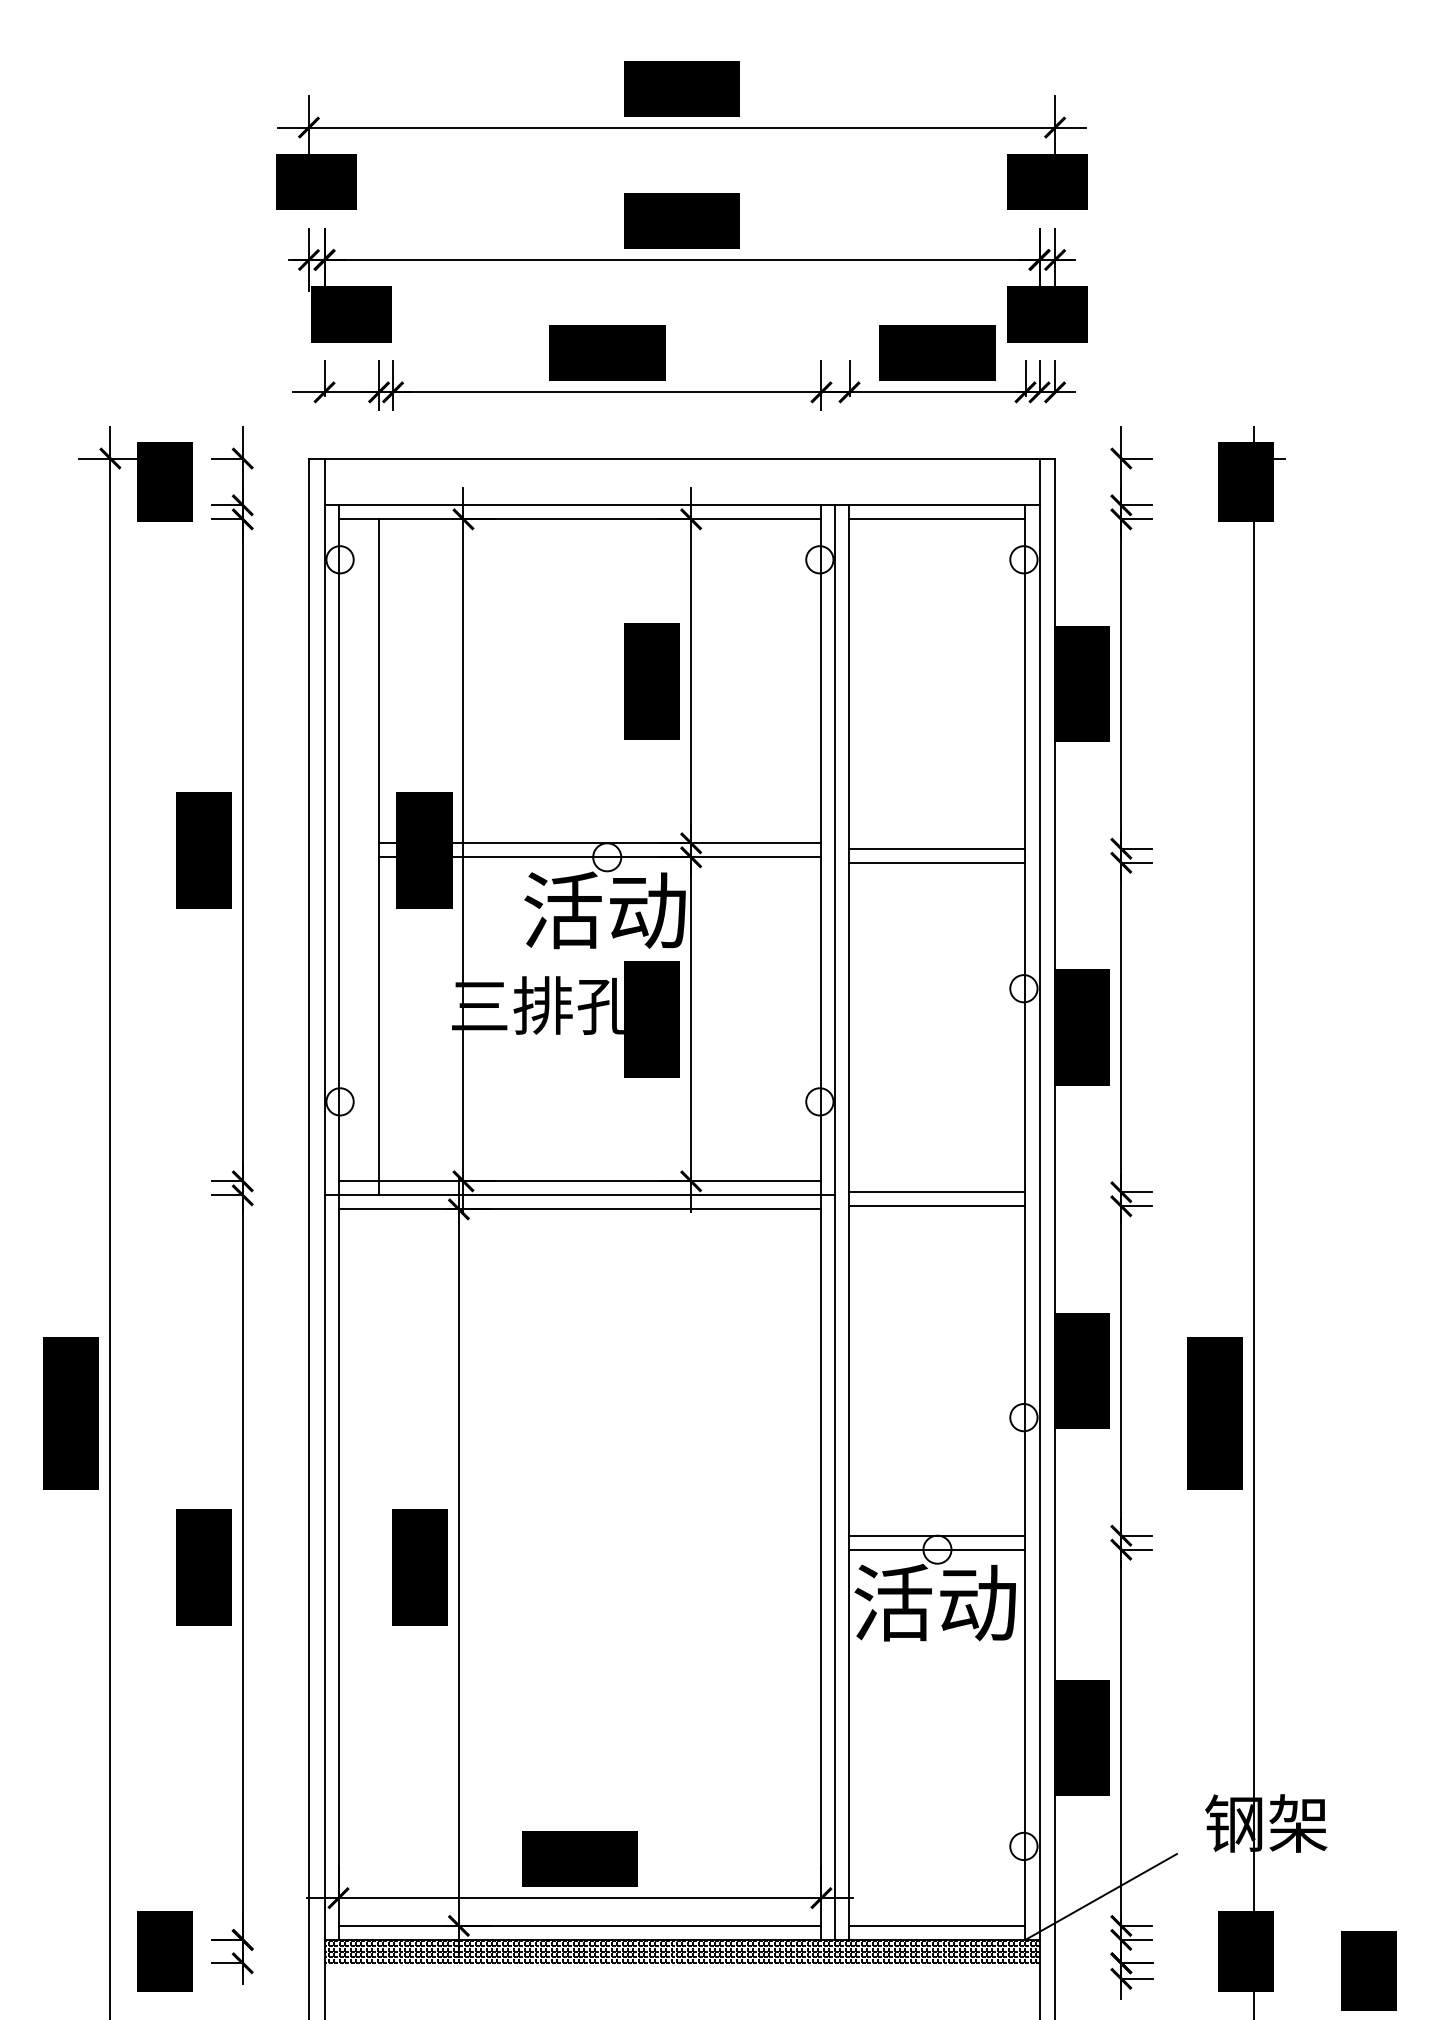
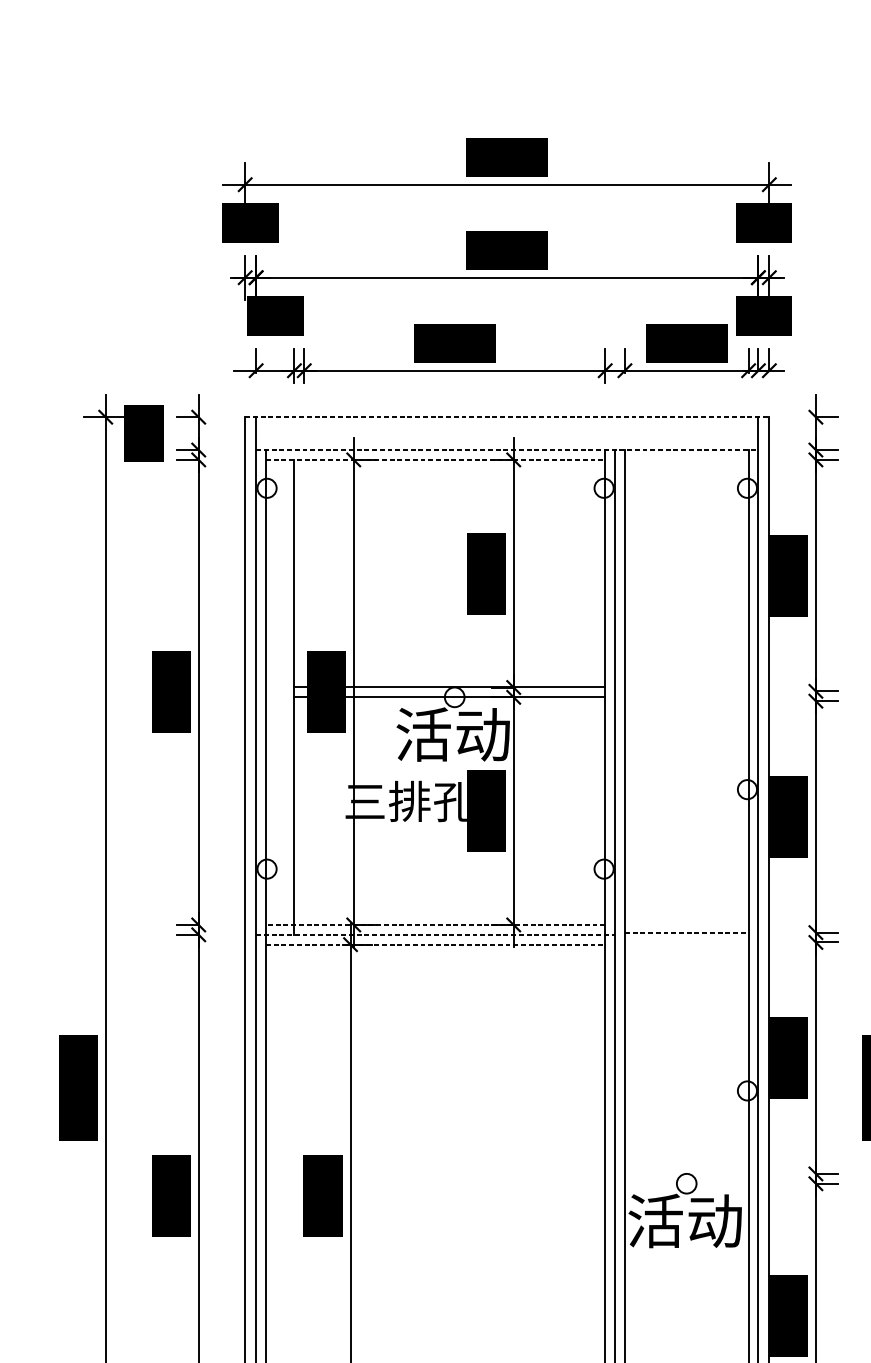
line: (682, 458) -> (507, 417), solid -> dashed
line: (682, 505) -> (507, 450), solid -> dashed
line: (580, 519) -> (435, 460), solid -> dashed
line: (937, 519) -> (686, 460), removed
line: (937, 848) -> (686, 691), removed
line: (937, 862) -> (686, 700), removed
line: (579, 1181) -> (435, 925), solid -> dashed
line: (937, 1192) -> (686, 932), solid -> dashed
line: (580, 1195) -> (435, 934), solid -> dashed
line: (937, 1206) -> (686, 942), removed
line: (580, 1209) -> (435, 944), solid -> dashed
line: (937, 1535) -> (686, 1173), removed
line: (937, 1549) -> (686, 1183), removed

